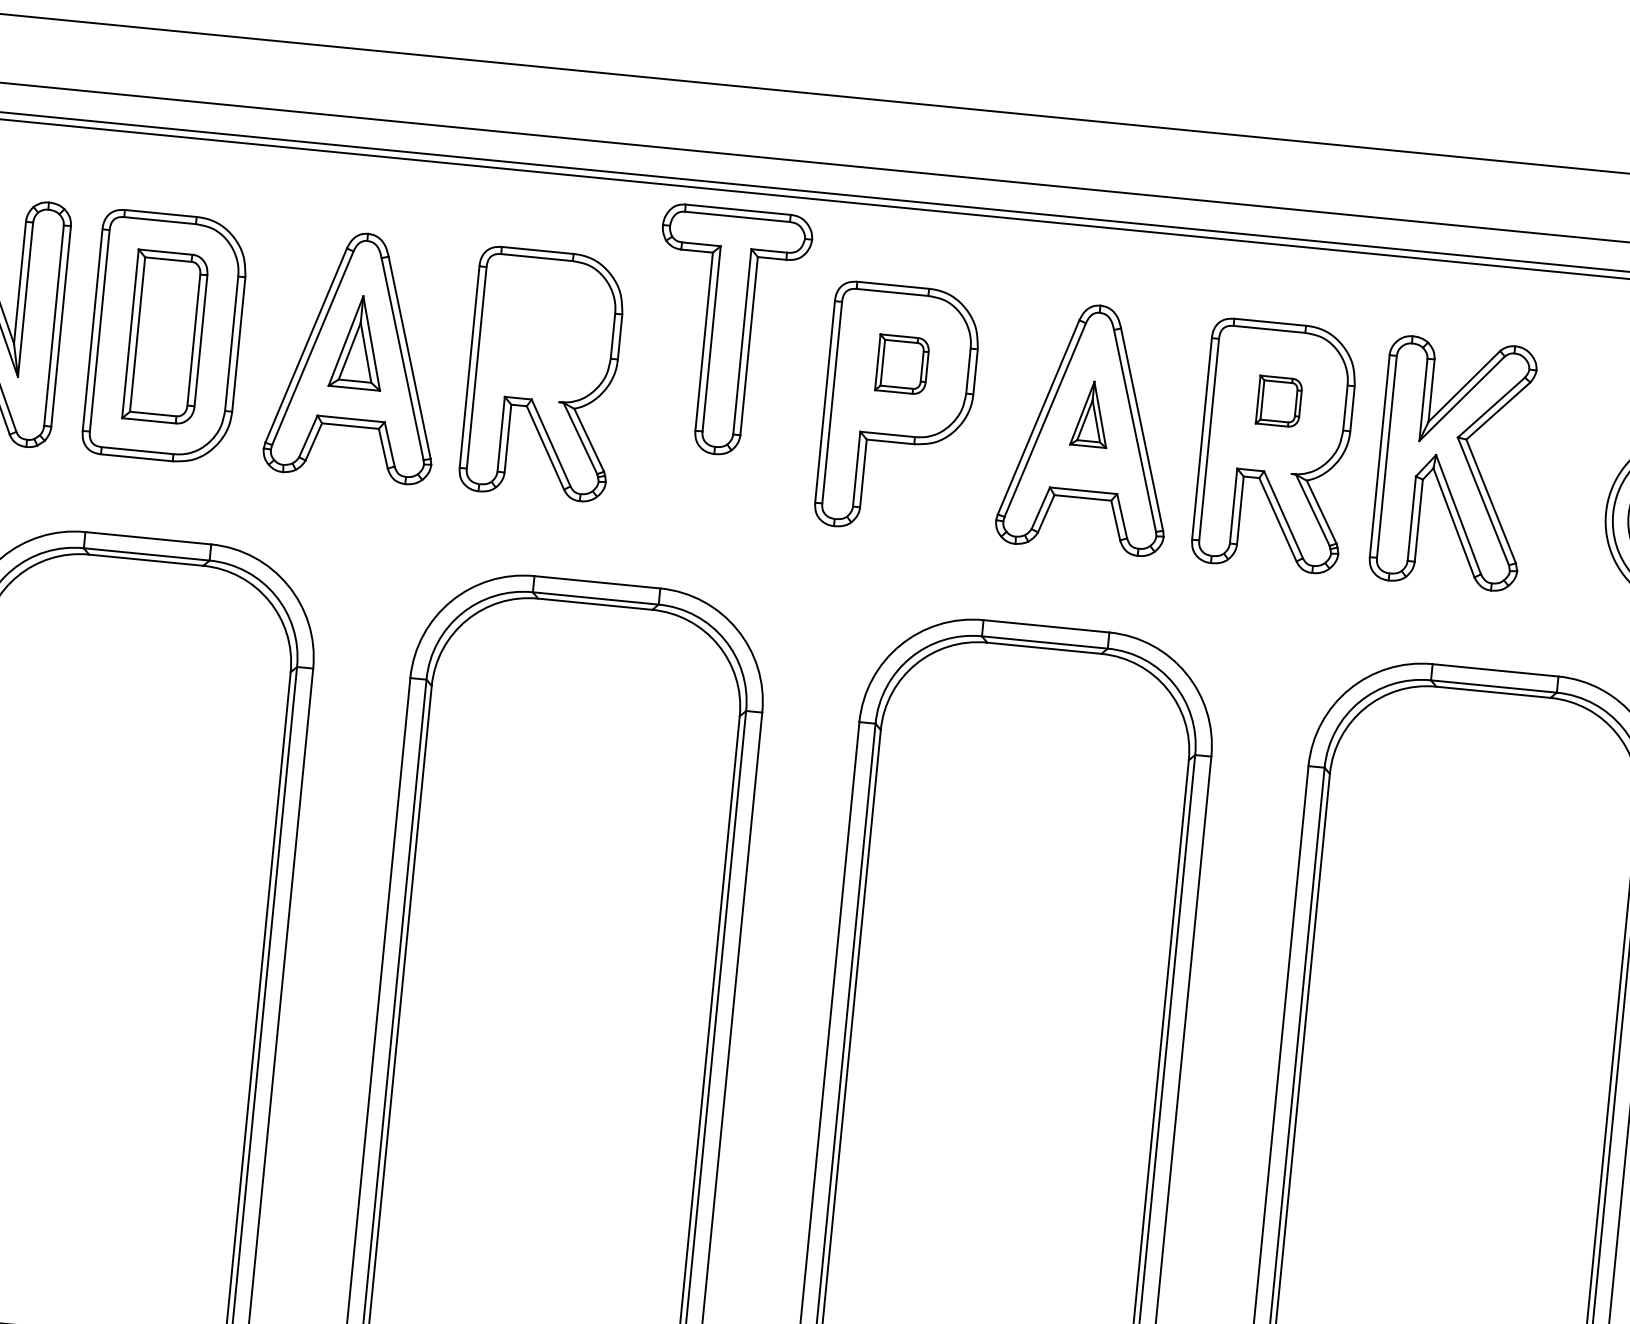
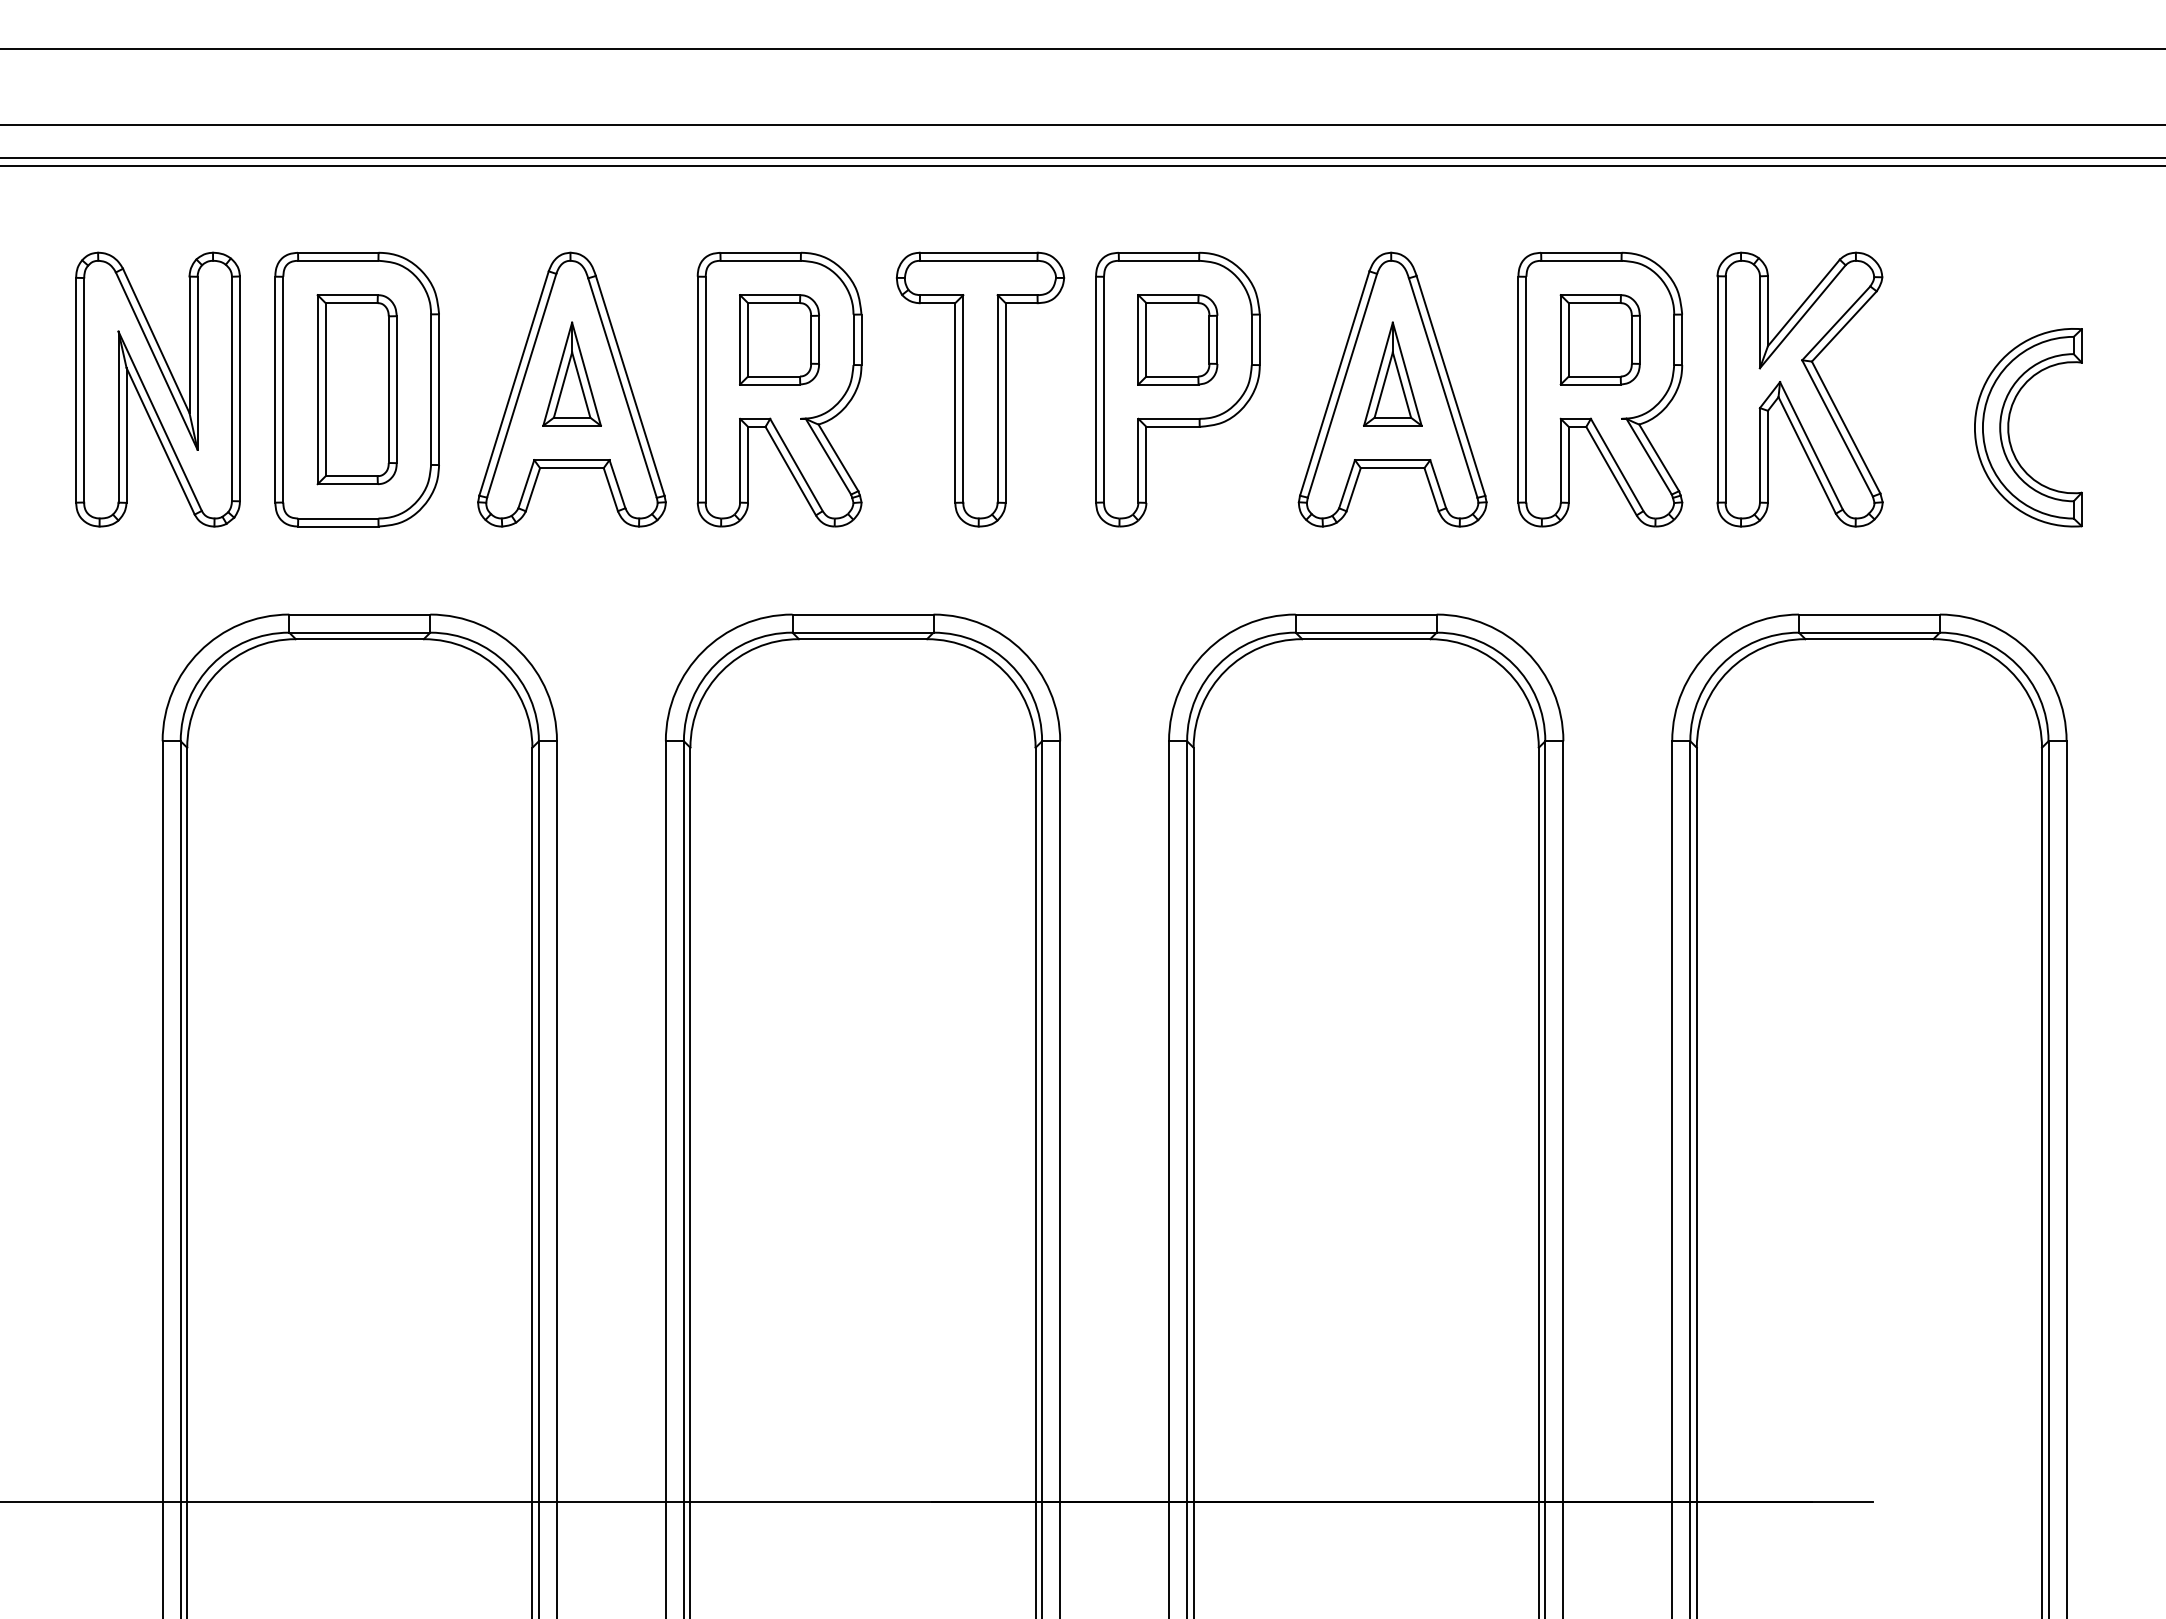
part: (546, 329) -> (779, 339), added
part: (727, 331) -> (980, 389), moved
part: (902, 364) -> (1177, 339), size x1.43
part: (1278, 401) -> (1599, 339), size x1.67
part: (1091, 413) -> (1392, 373), size x1.43

